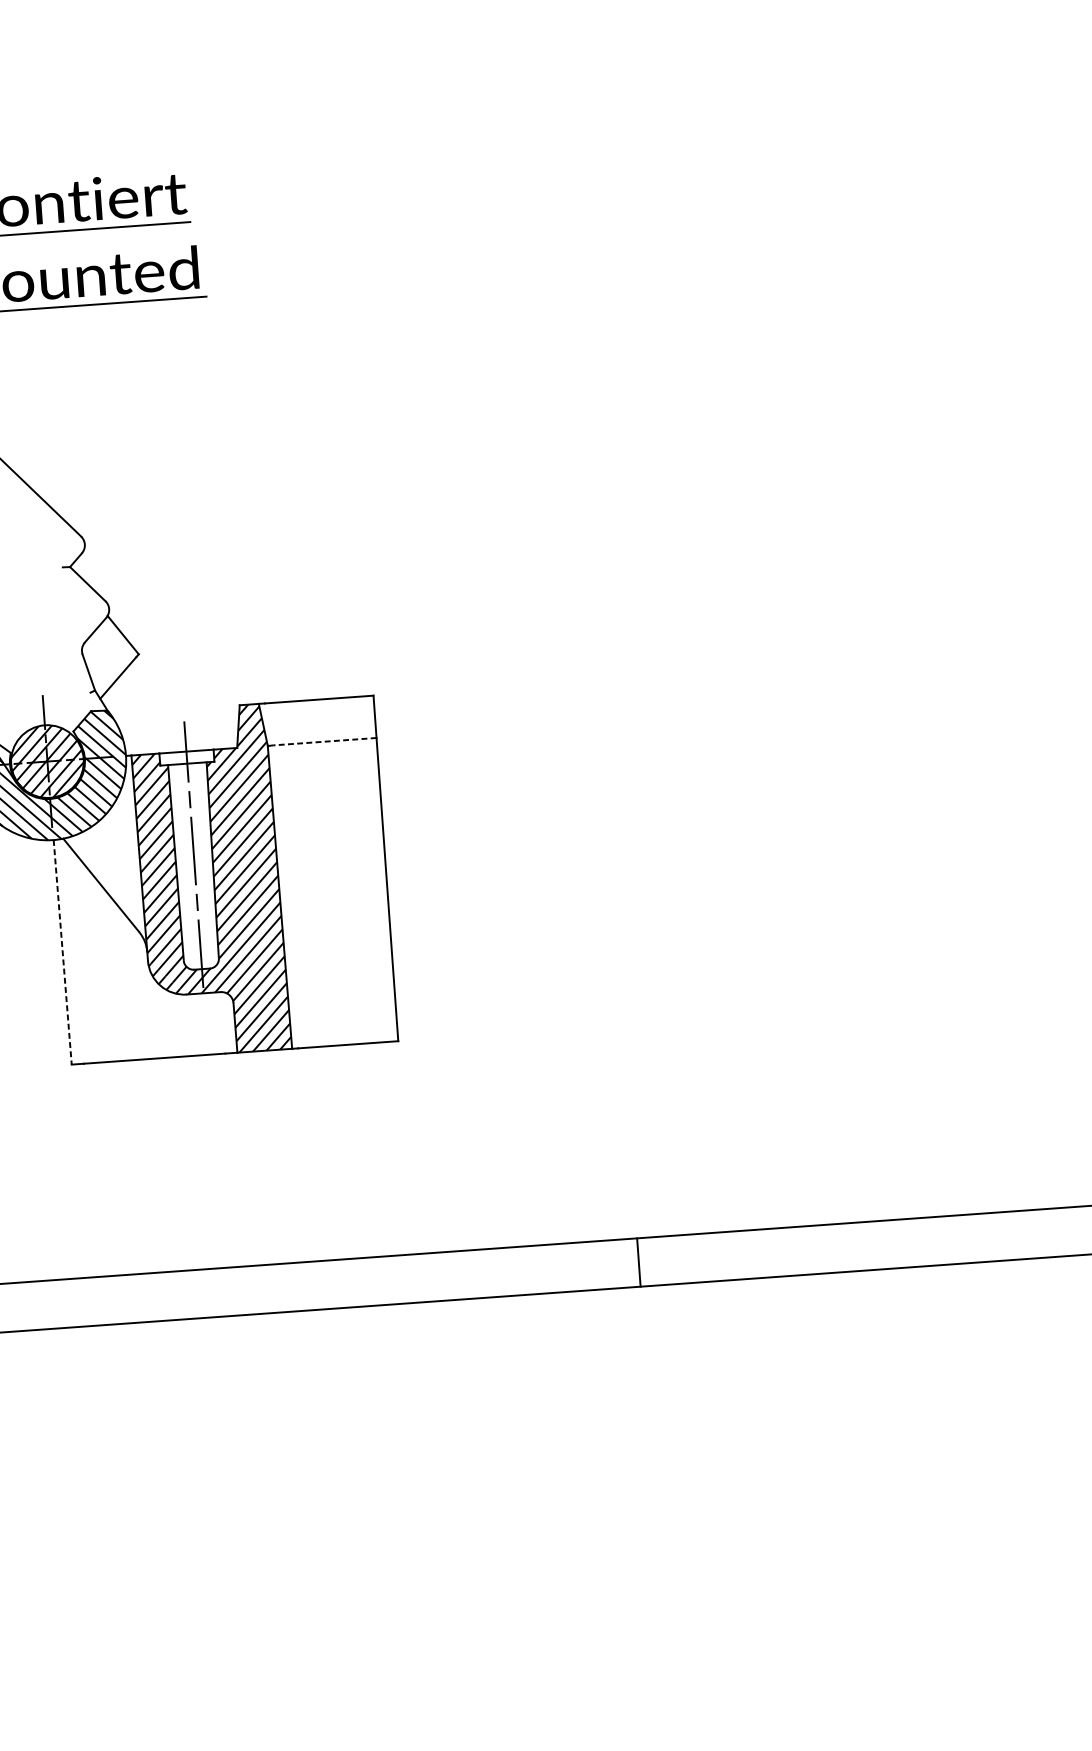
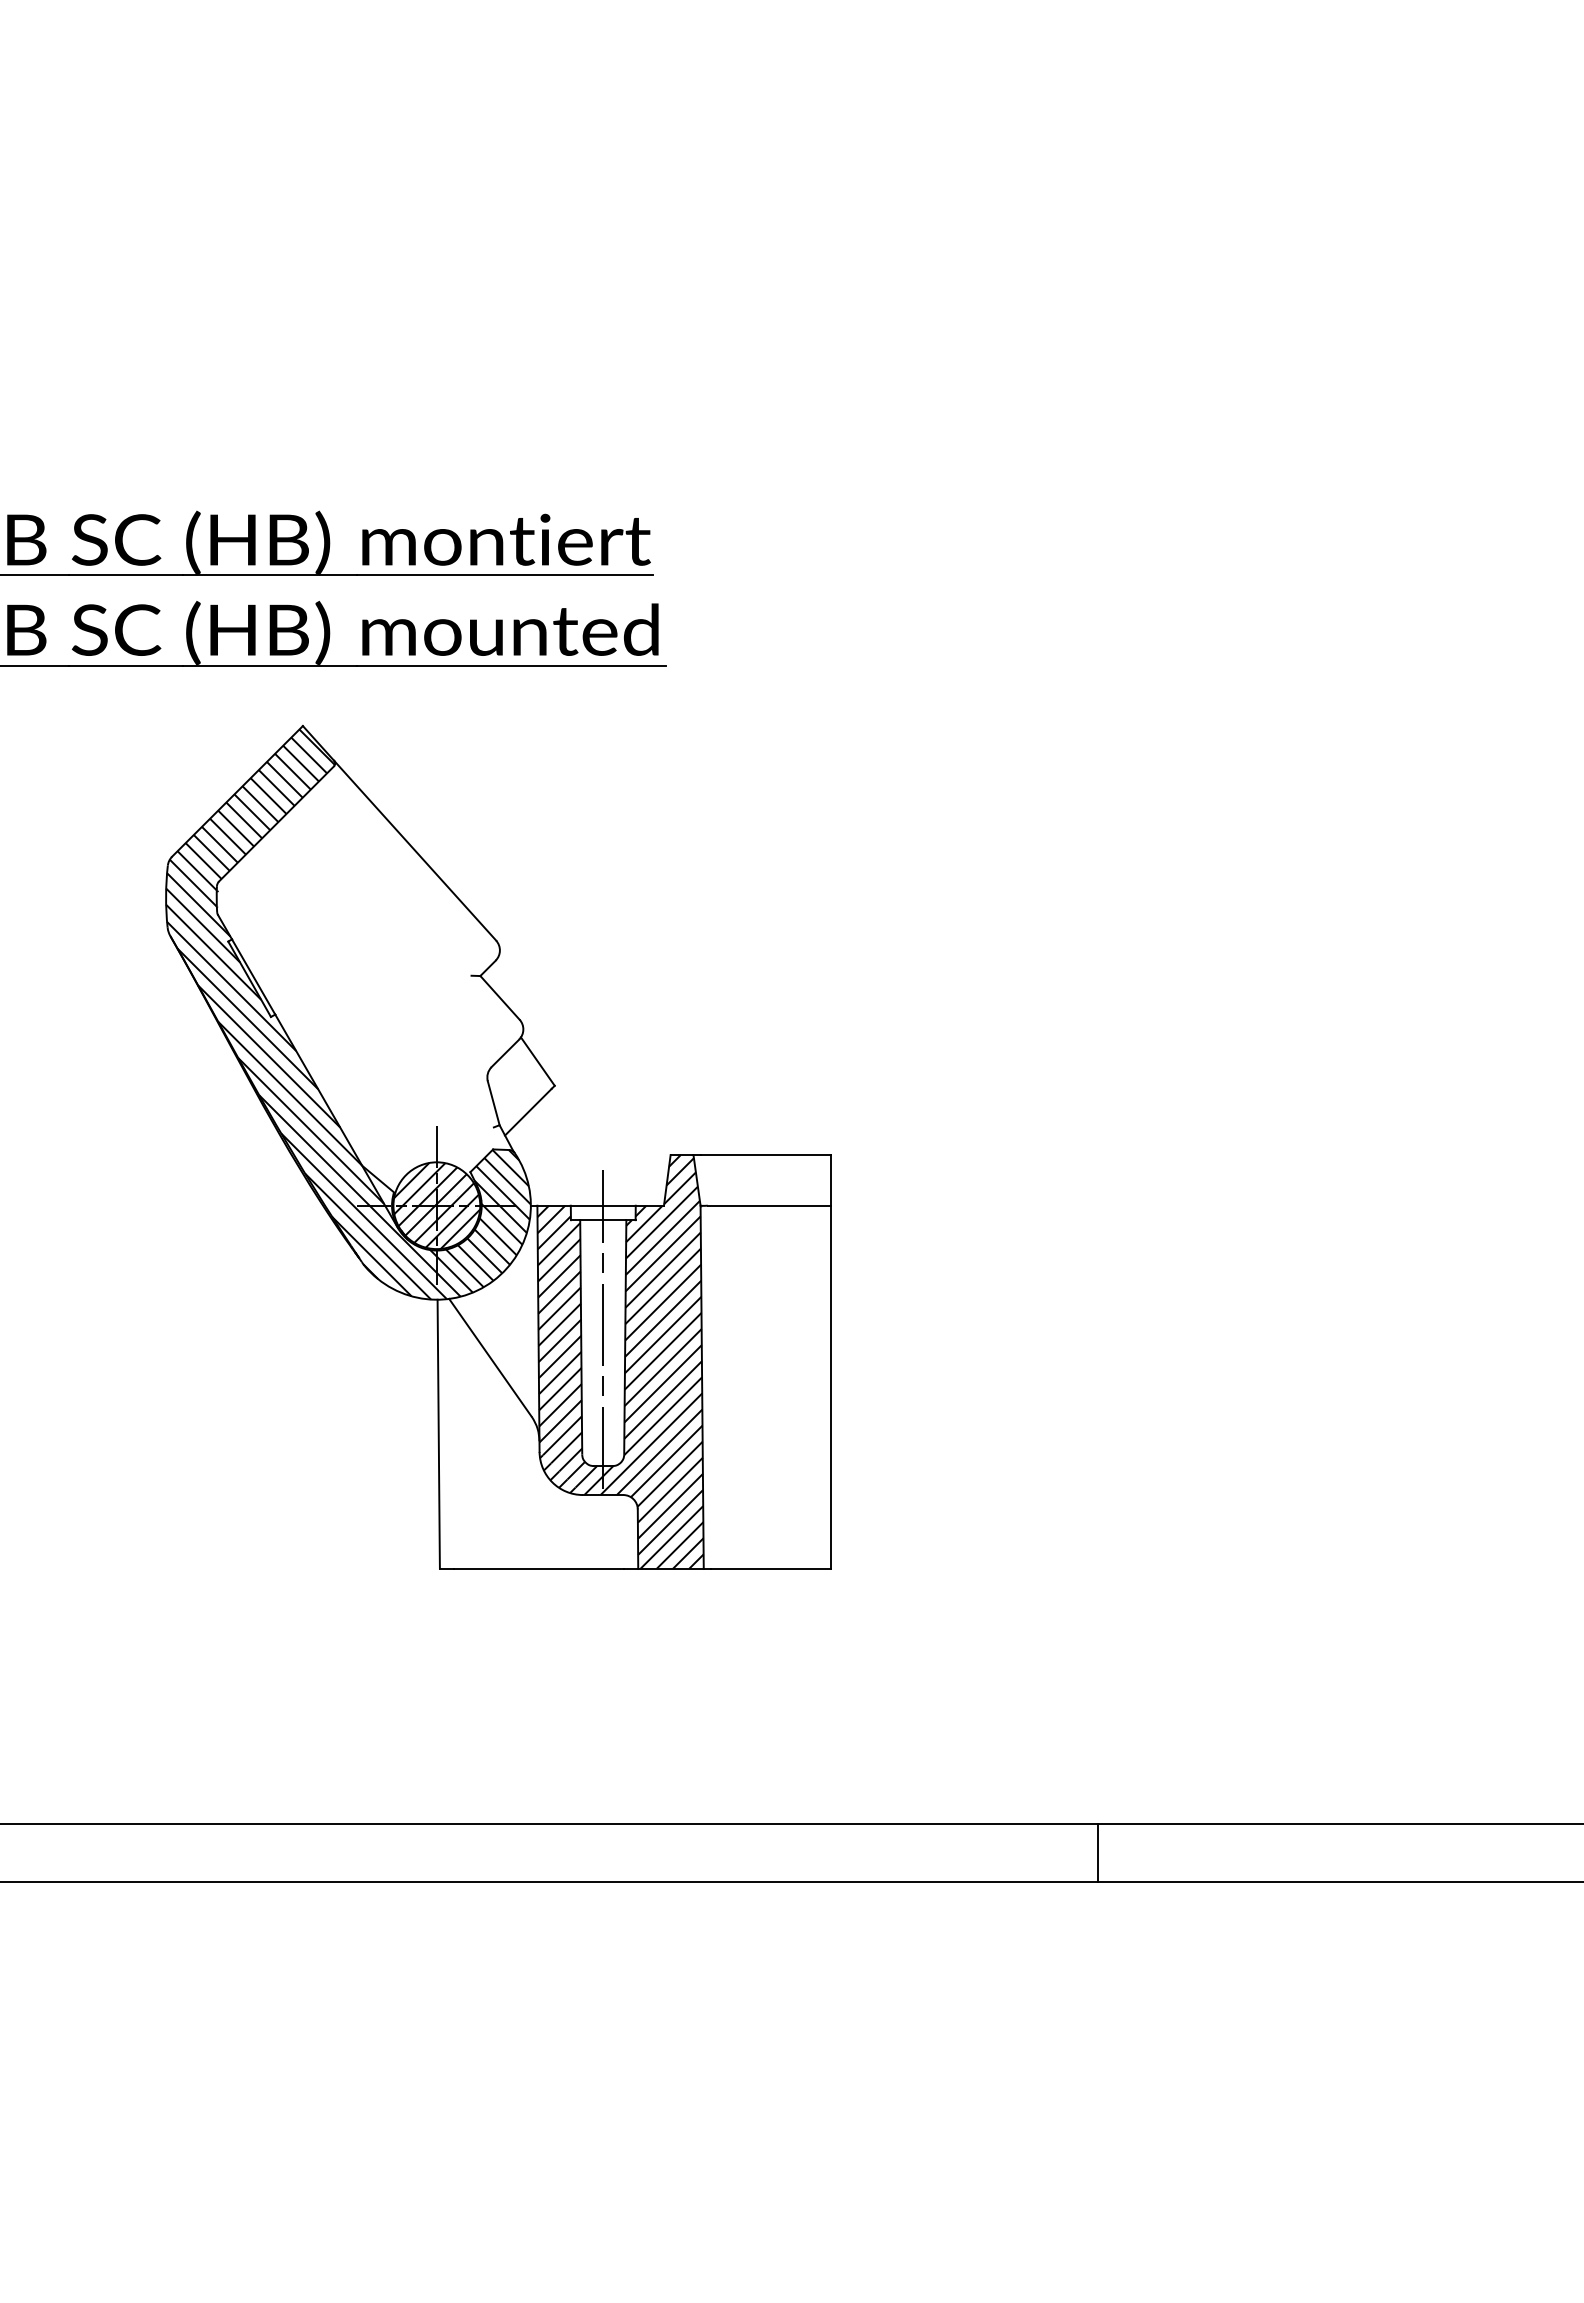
line: (324, 741) -> (768, 1205), dashed -> solid
line: (62, 952) -> (438, 1434), dashed -> solid

